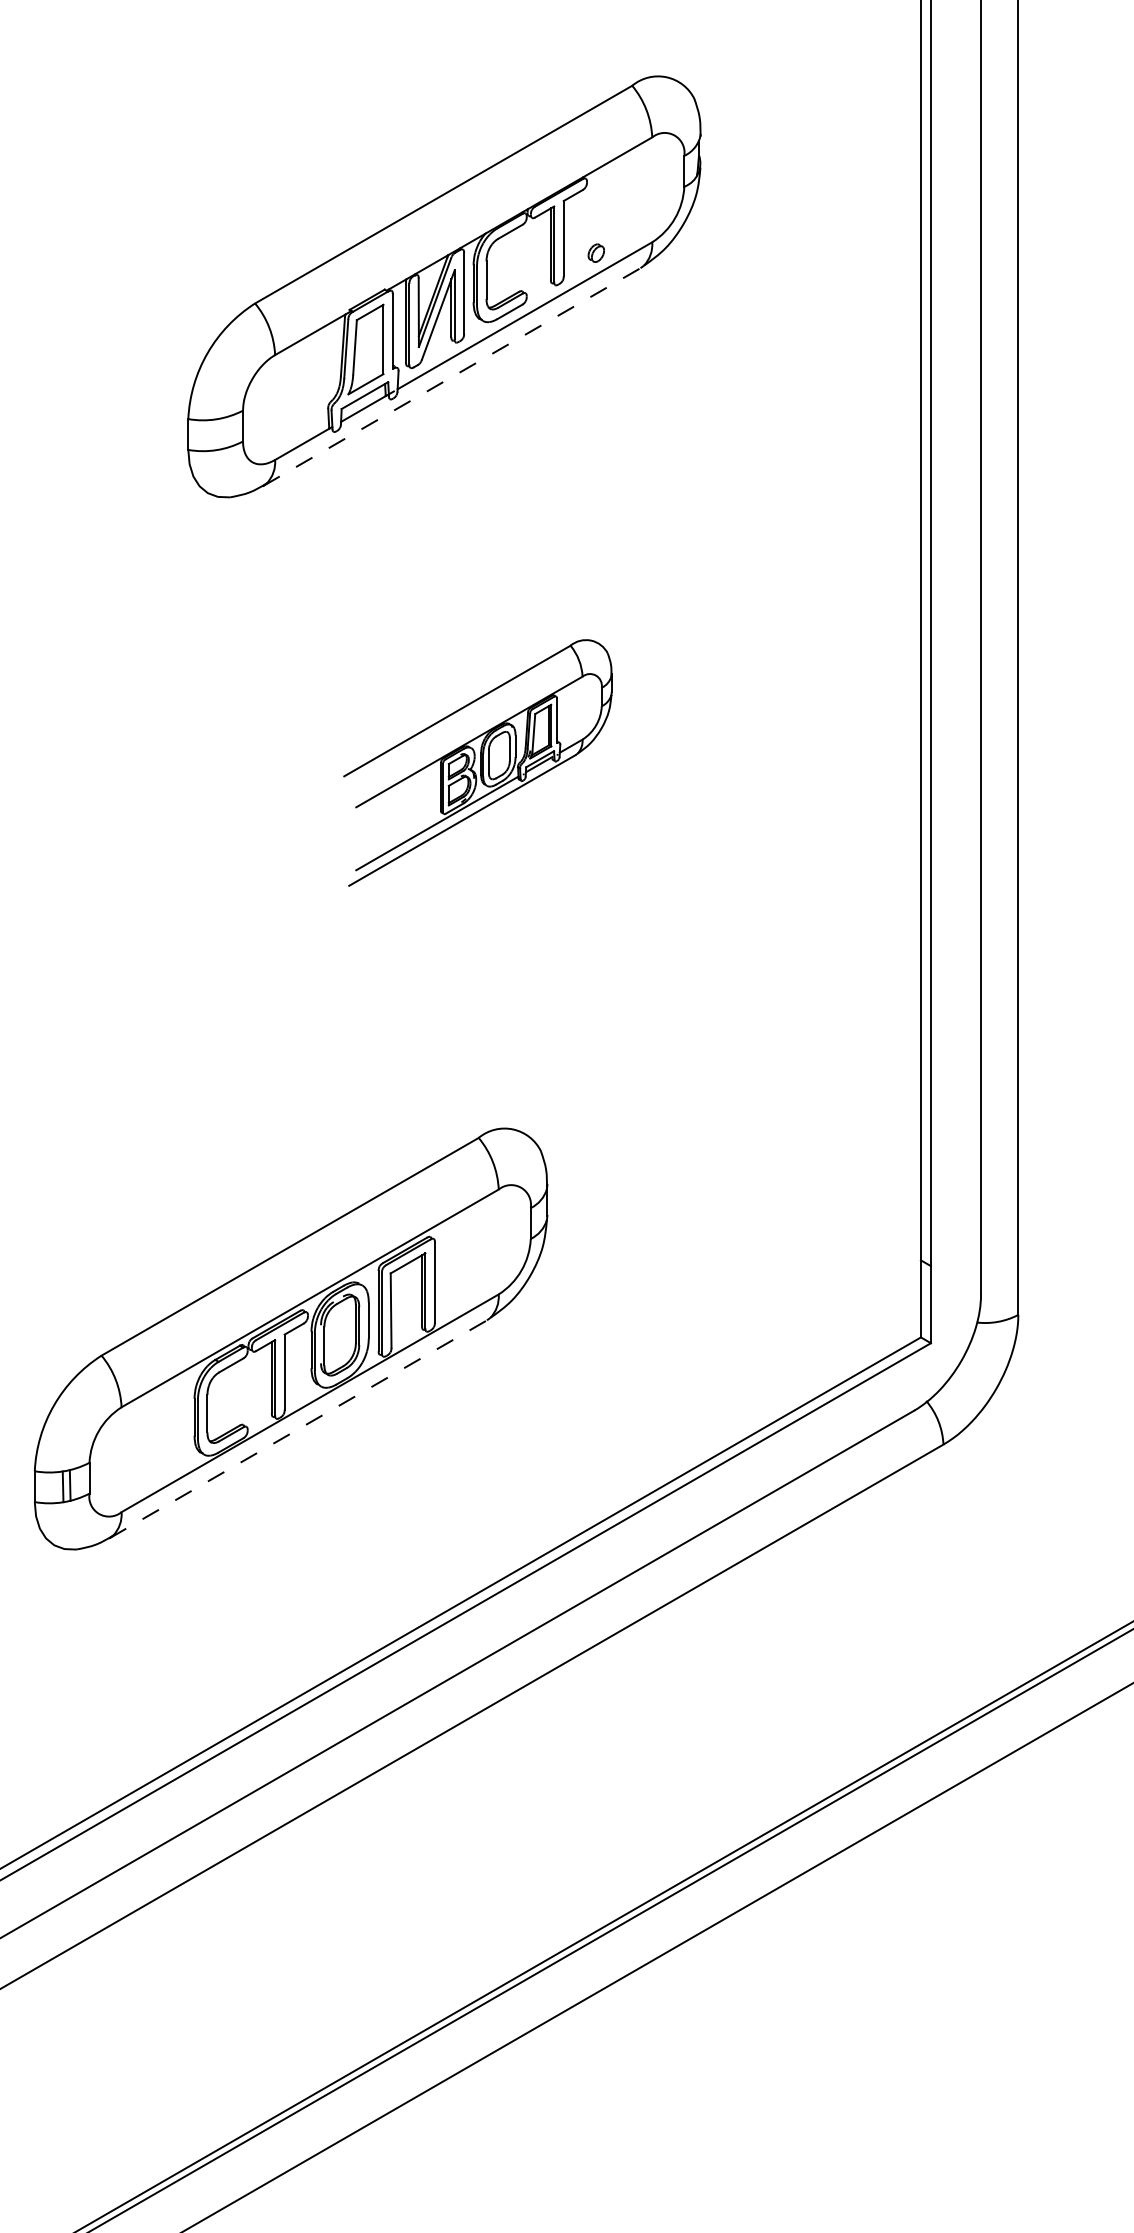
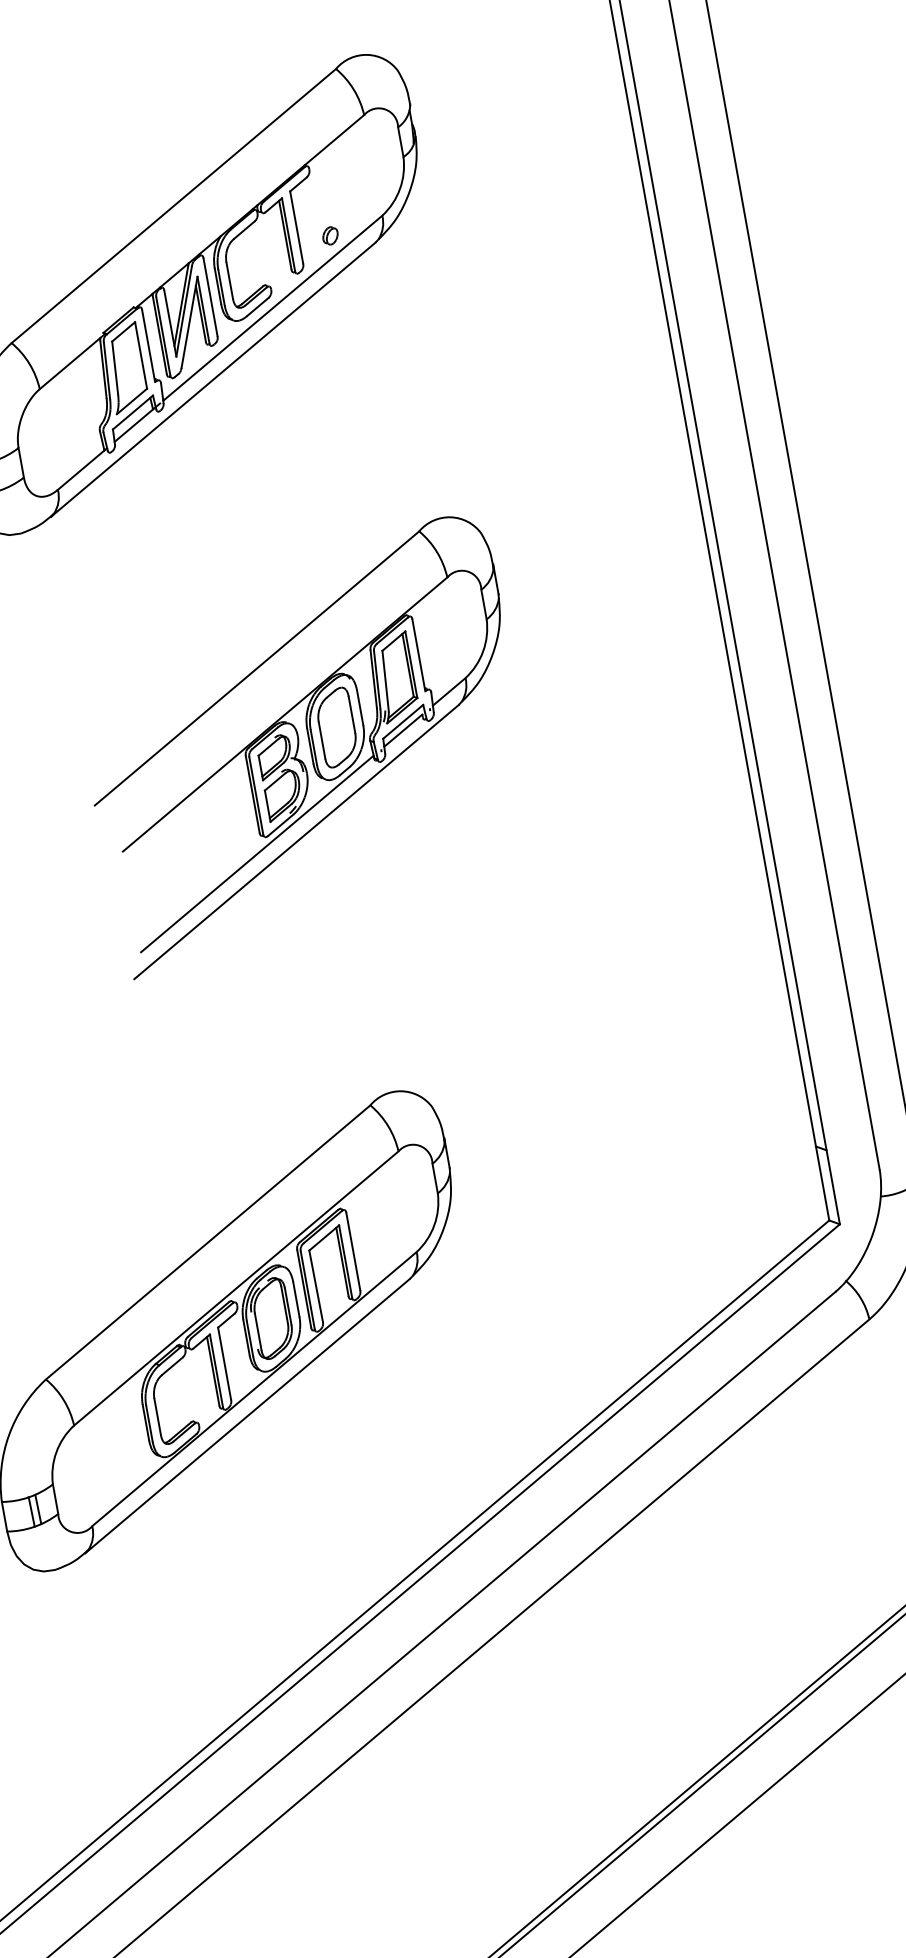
line: (451, 377) -> (212, 380), dashed -> solid
part: (477, 762) -> (304, 745), size x1.67
line: (298, 1429) -> (247, 1416), dashed -> solid

